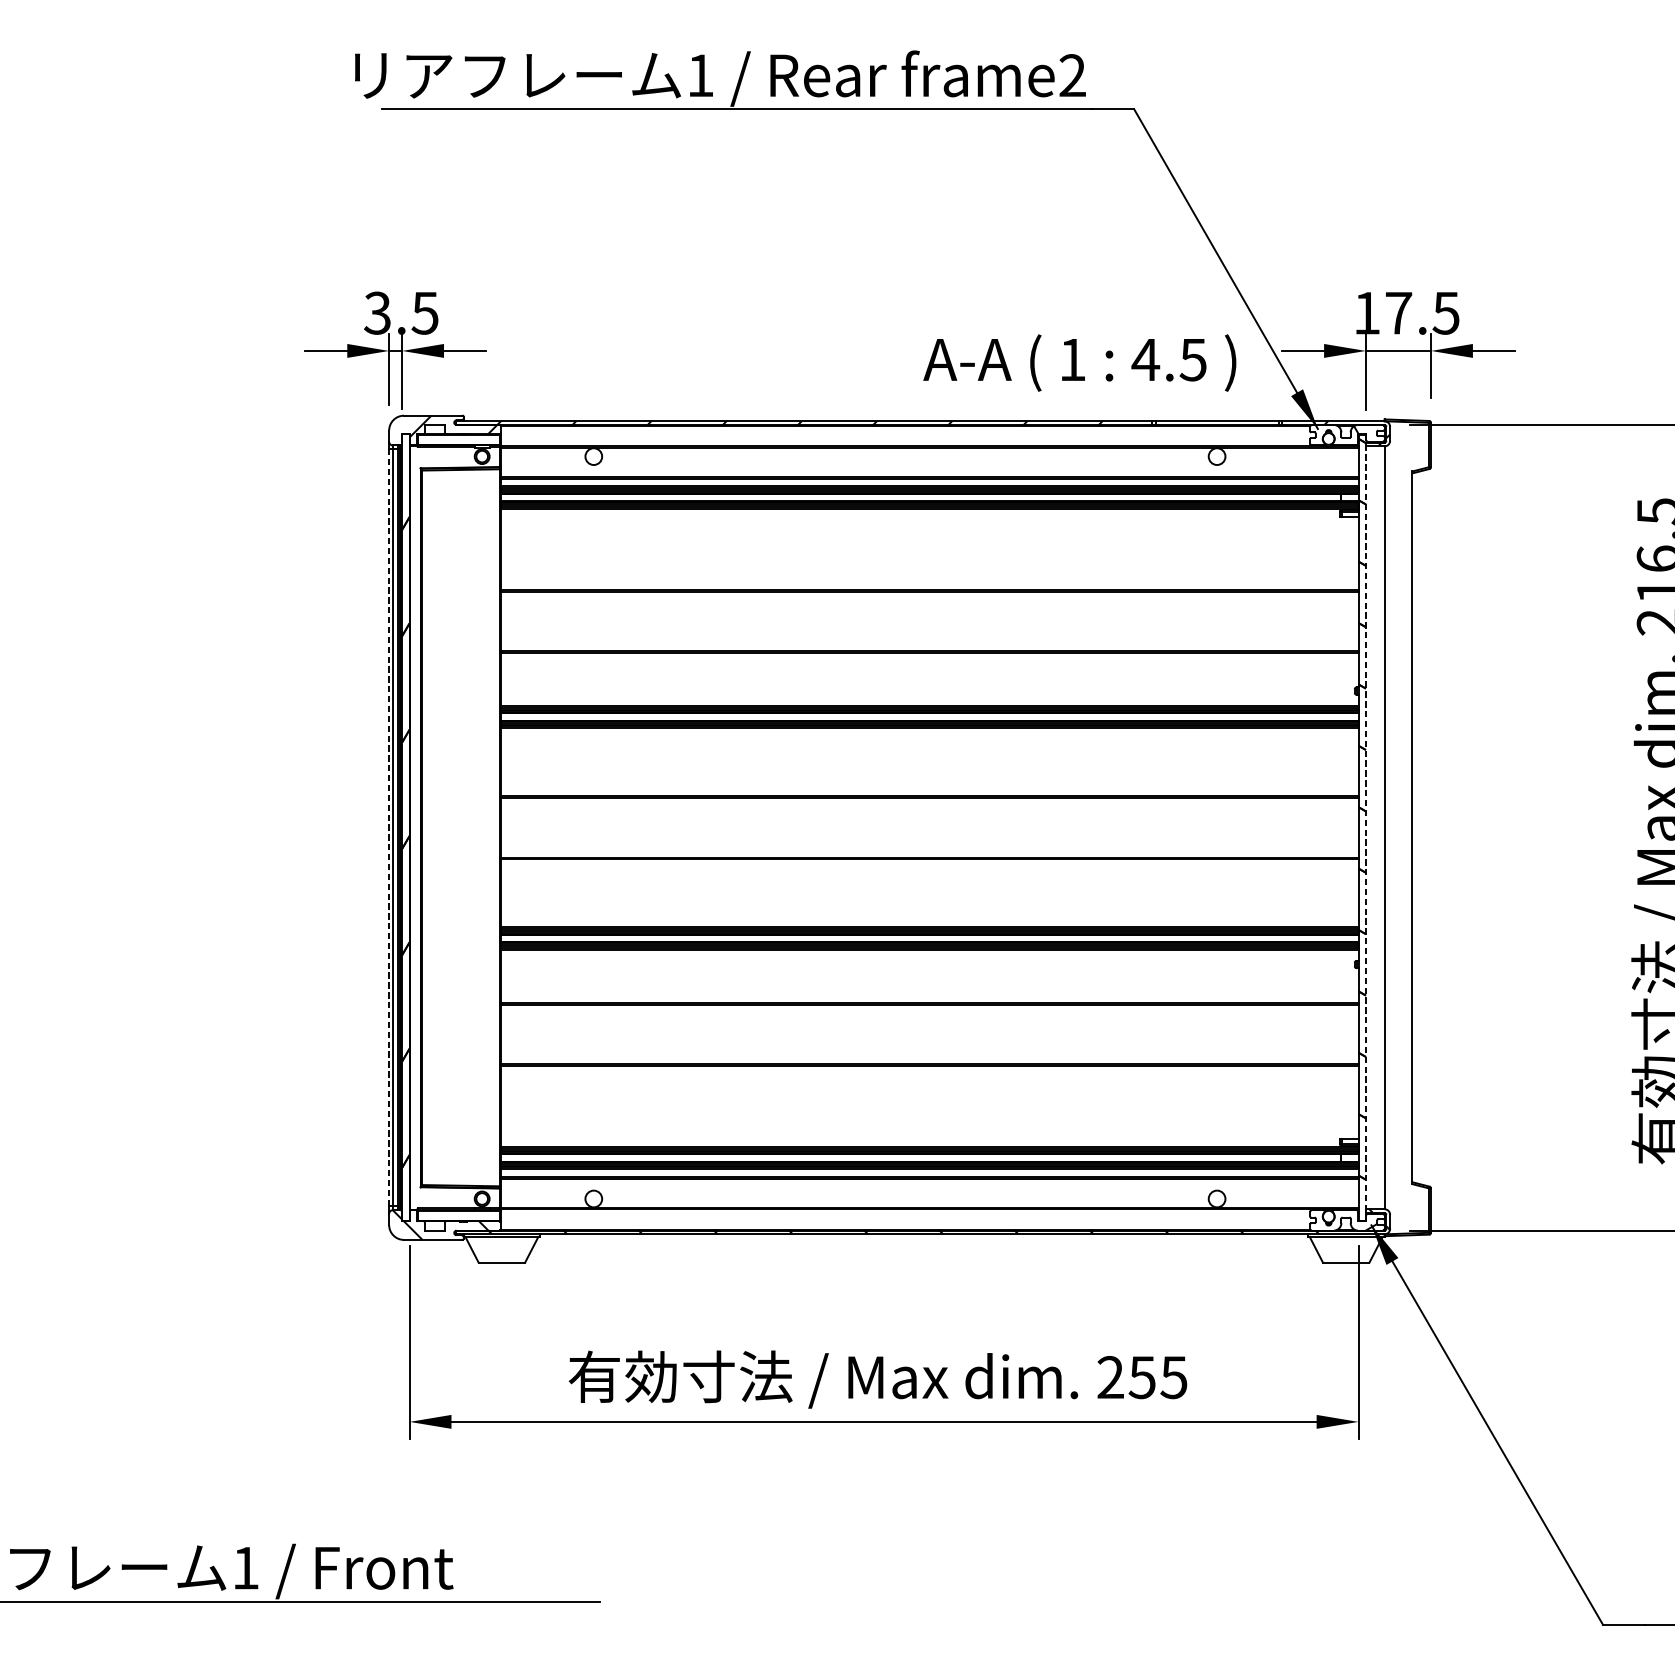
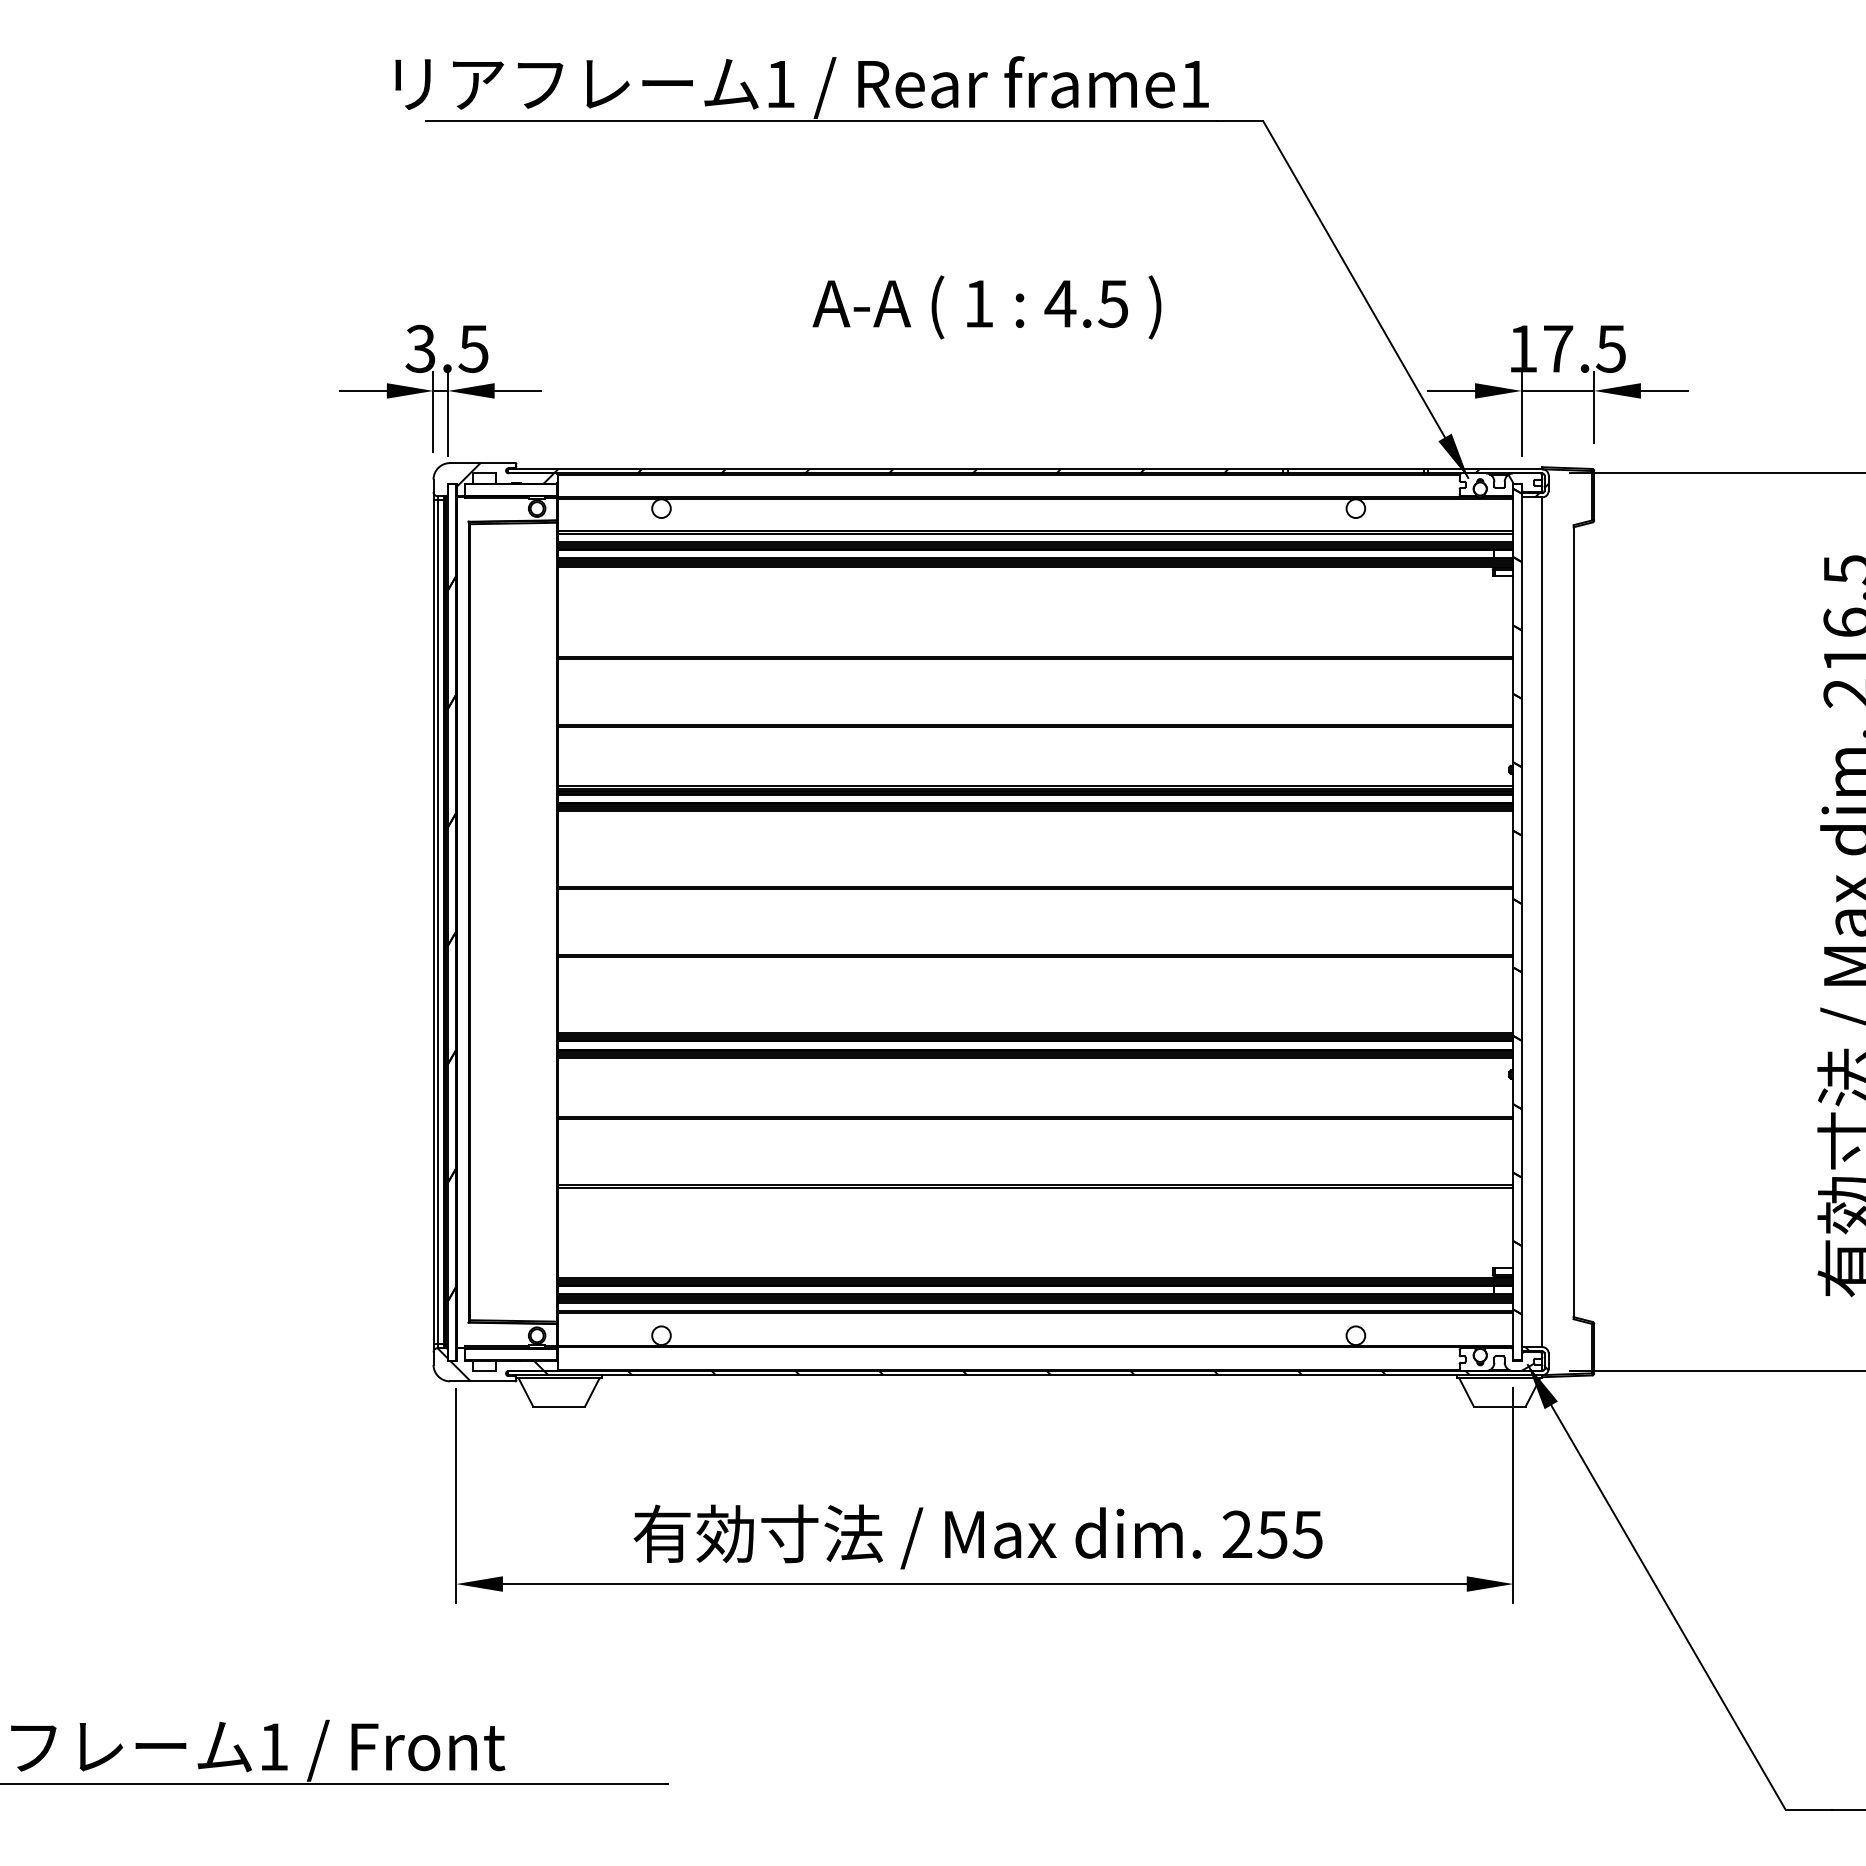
text: (1072, 74) -> (1194, 83), frame2 -> frame1
text: (1079, 363) -> (986, 307), moved
line: (389, 828) -> (433, 922), dashed -> solid
line: (1365, 828) -> (1521, 922), dashed -> solid

